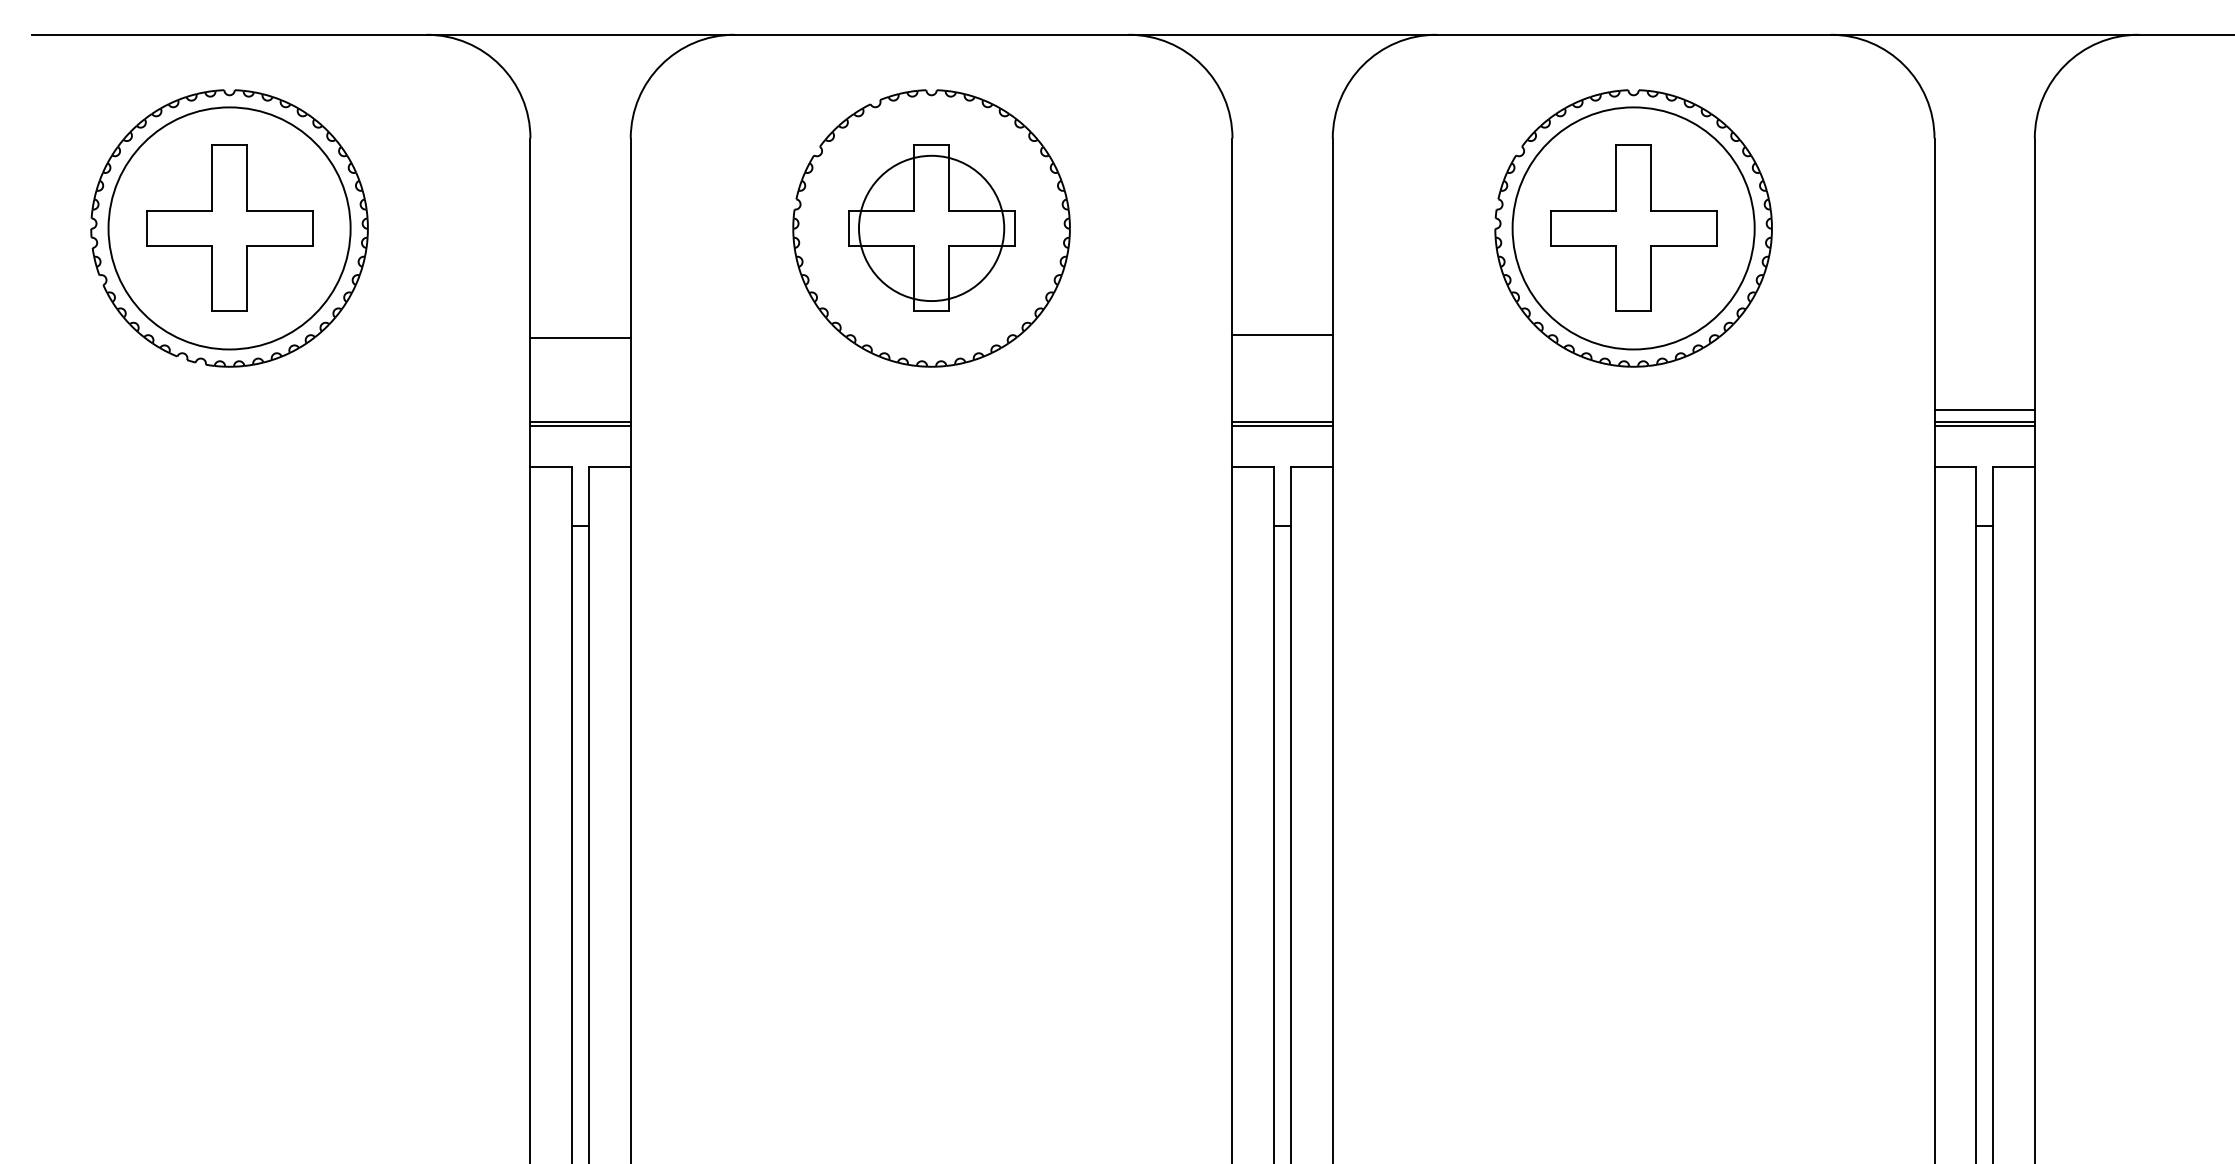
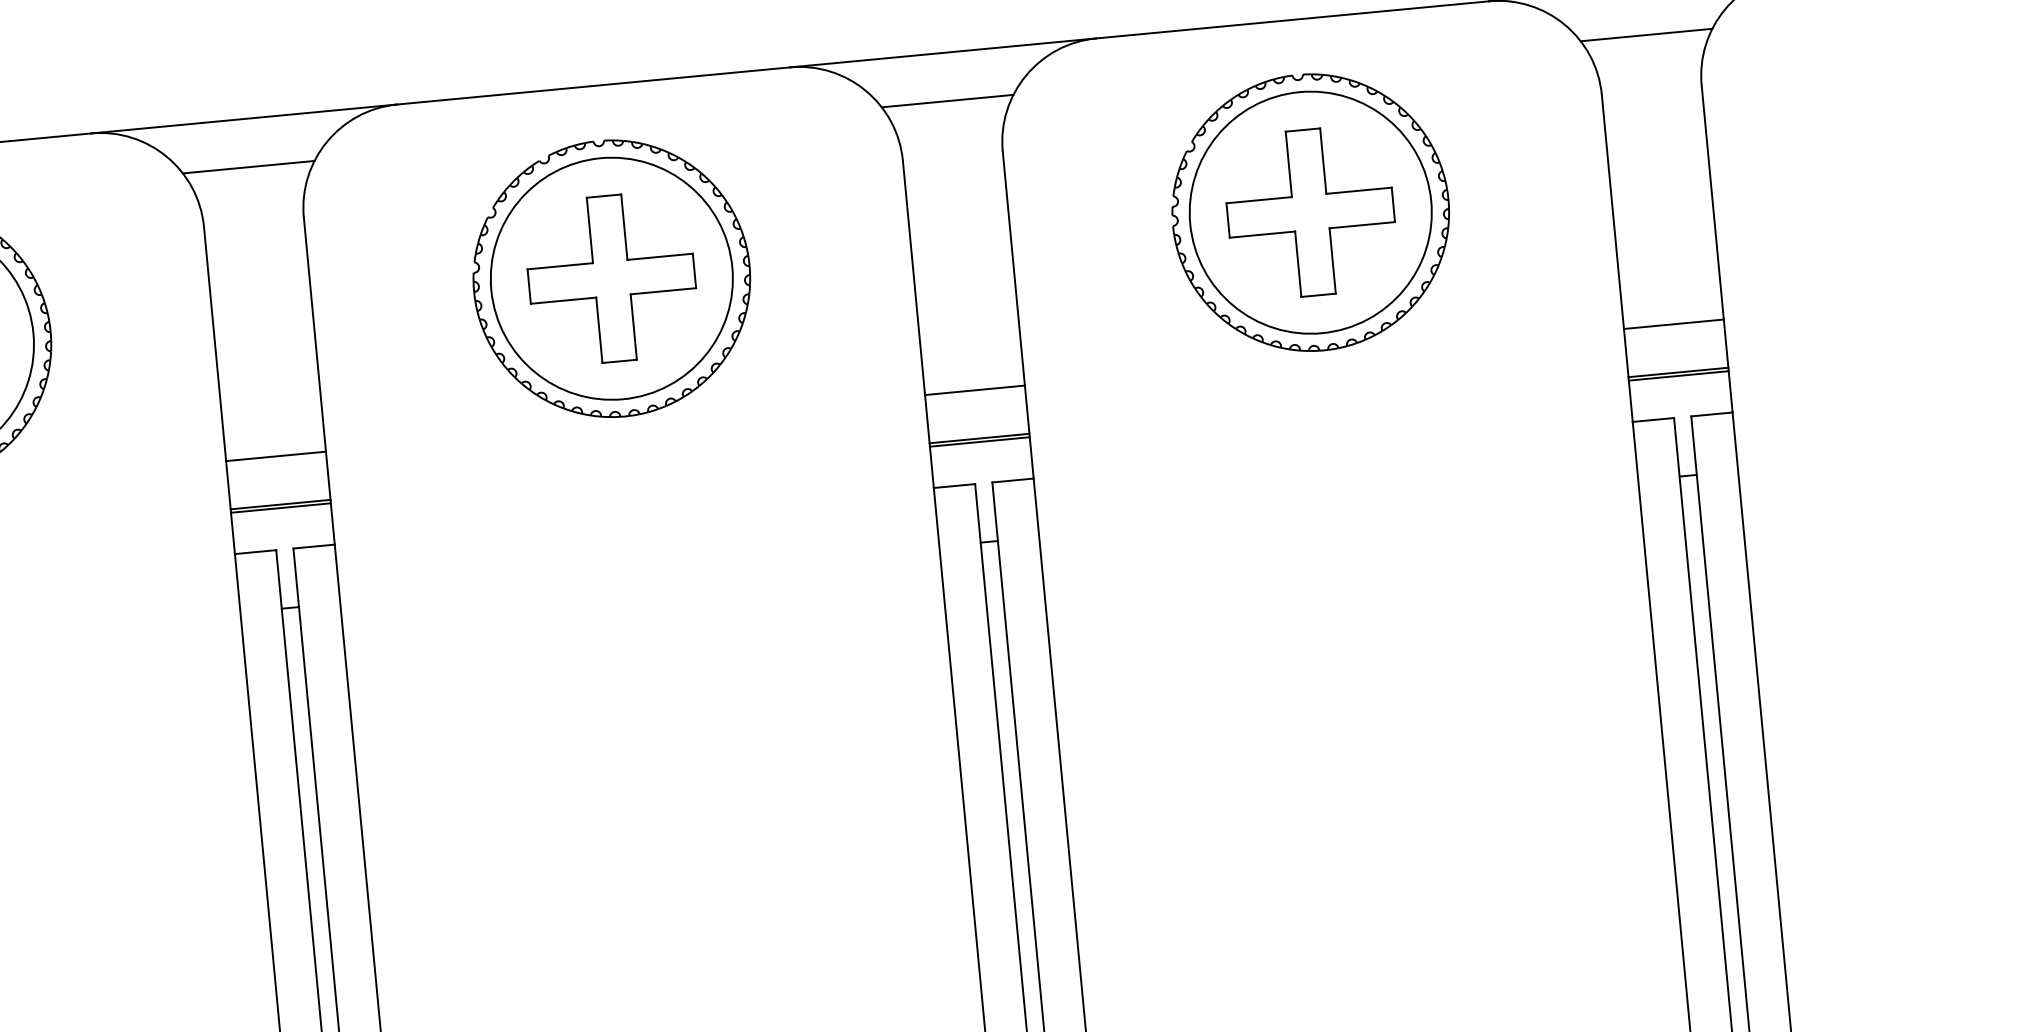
line: (580, 83) -> (248, 167), added
line: (1282, 83) -> (947, 101), added
line: (1984, 83) -> (1646, 35), added
circle: (931, 228) -> (611, 278), size x1.67
line: (1282, 334) -> (974, 390), moved
line: (580, 337) -> (275, 456), moved
line: (1984, 409) -> (1673, 324), moved

